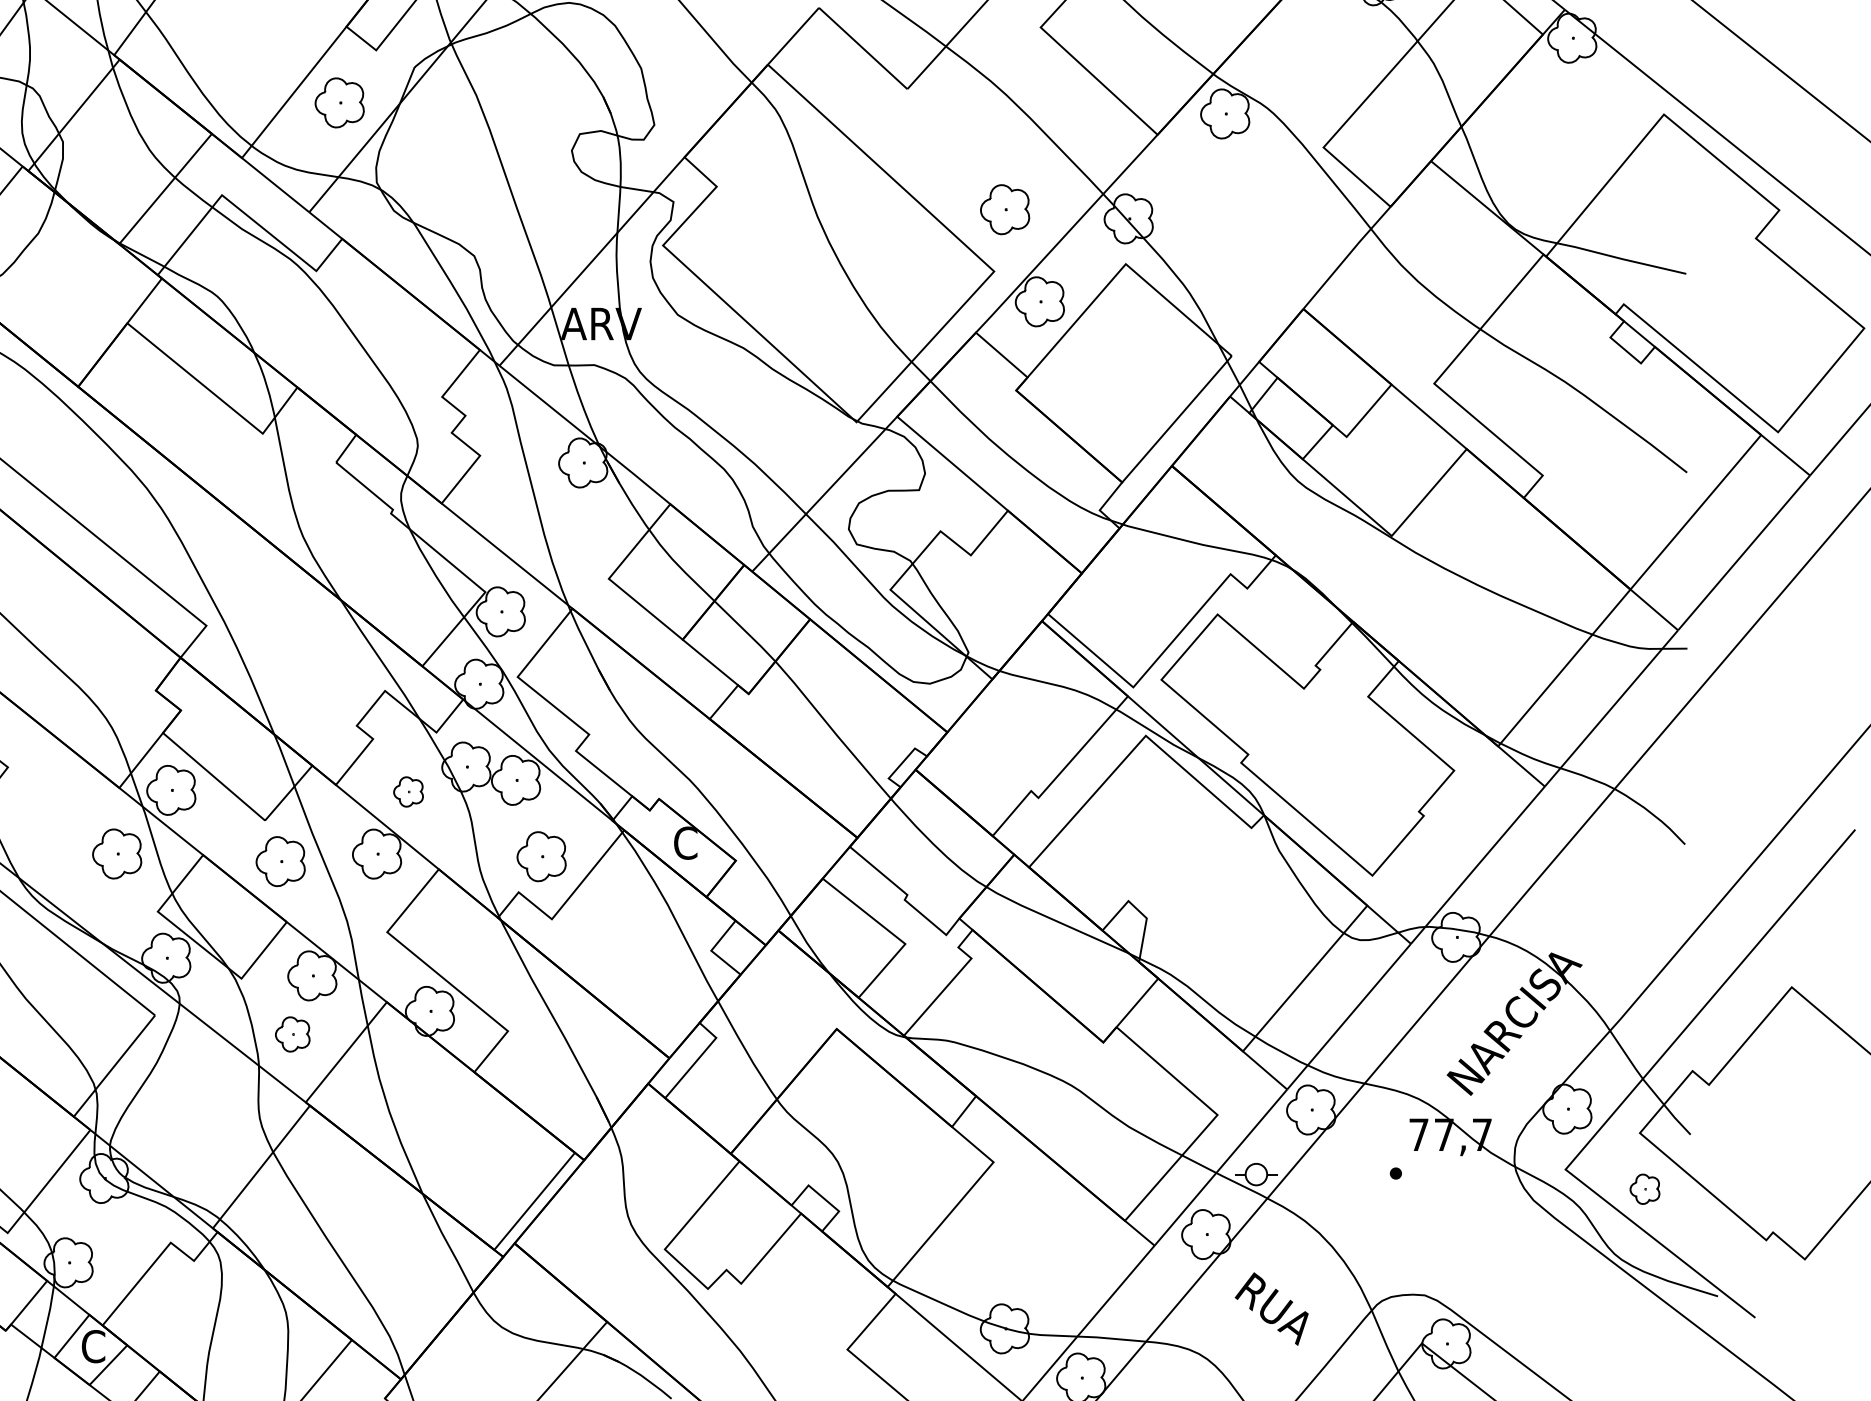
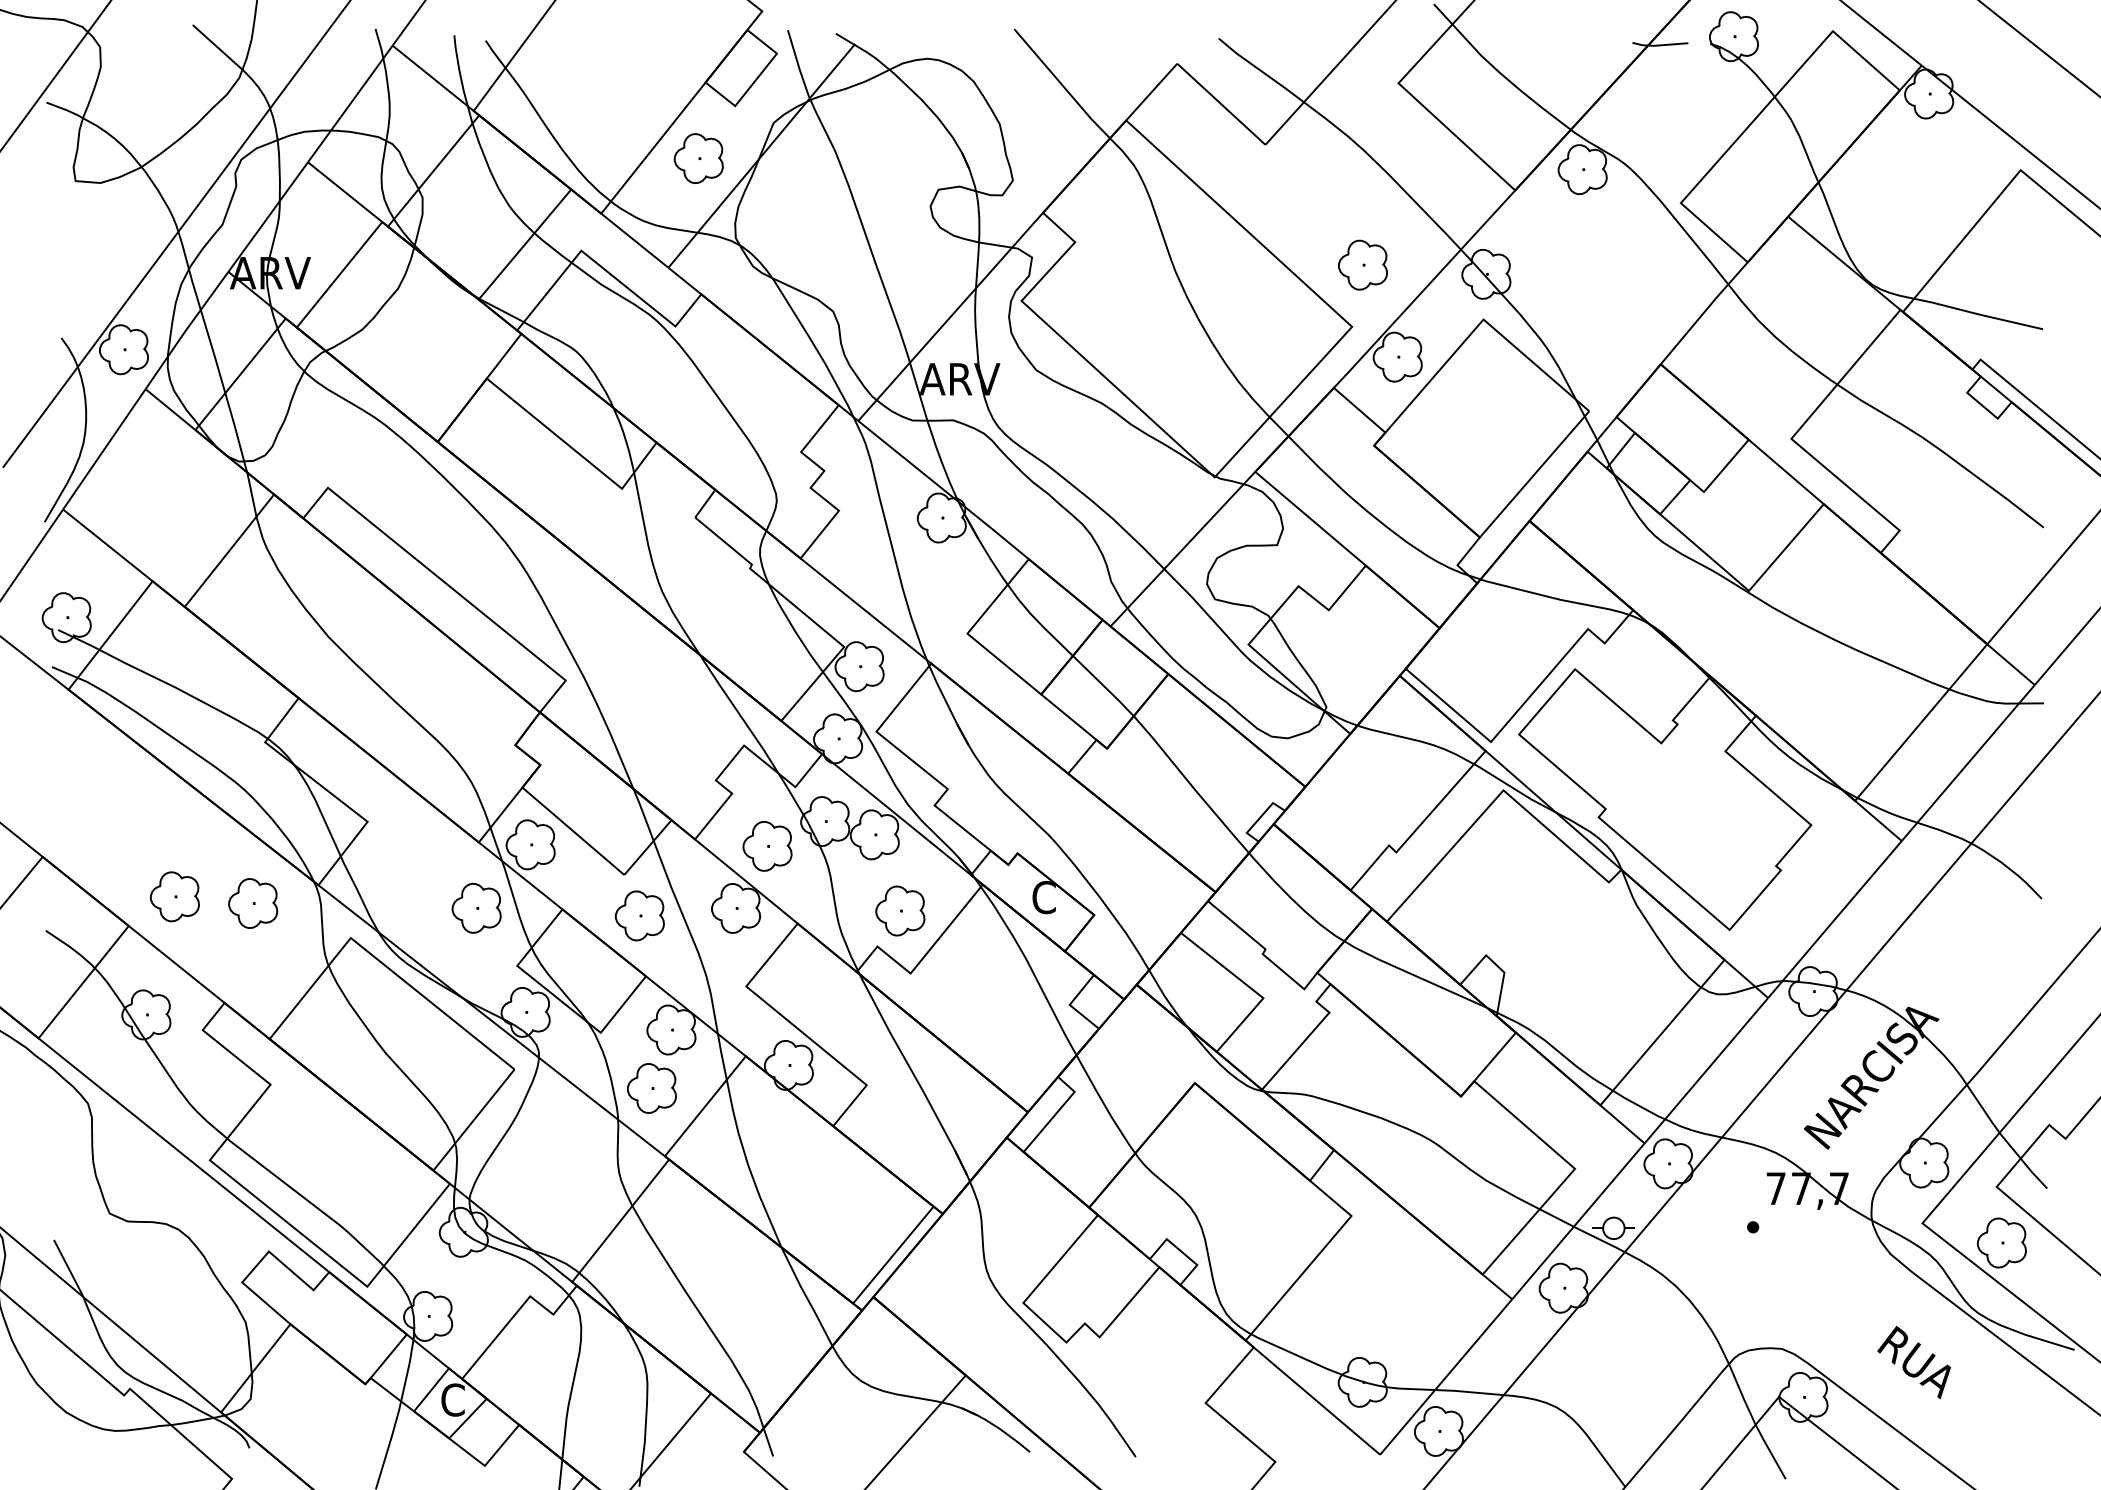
part: (408, 792) -> (767, 846), size x1.67
part: (292, 1034) -> (651, 1088), size x1.43
part: (1644, 1188) -> (2001, 1242), size x1.67
text: (1271, 1308) -> (1913, 1362), moved

